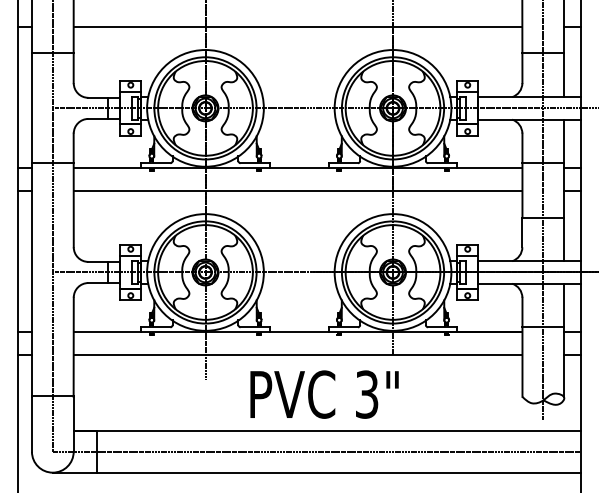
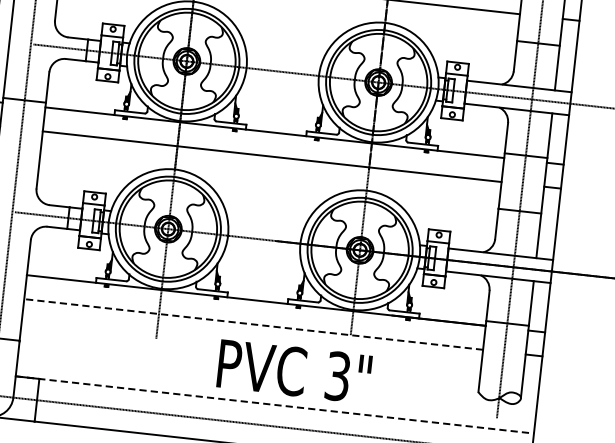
line: (297, 355) -> (253, 324), solid -> dashed
text: (324, 394) -> (294, 371), moved
line: (327, 430) -> (275, 404), solid -> dashed

